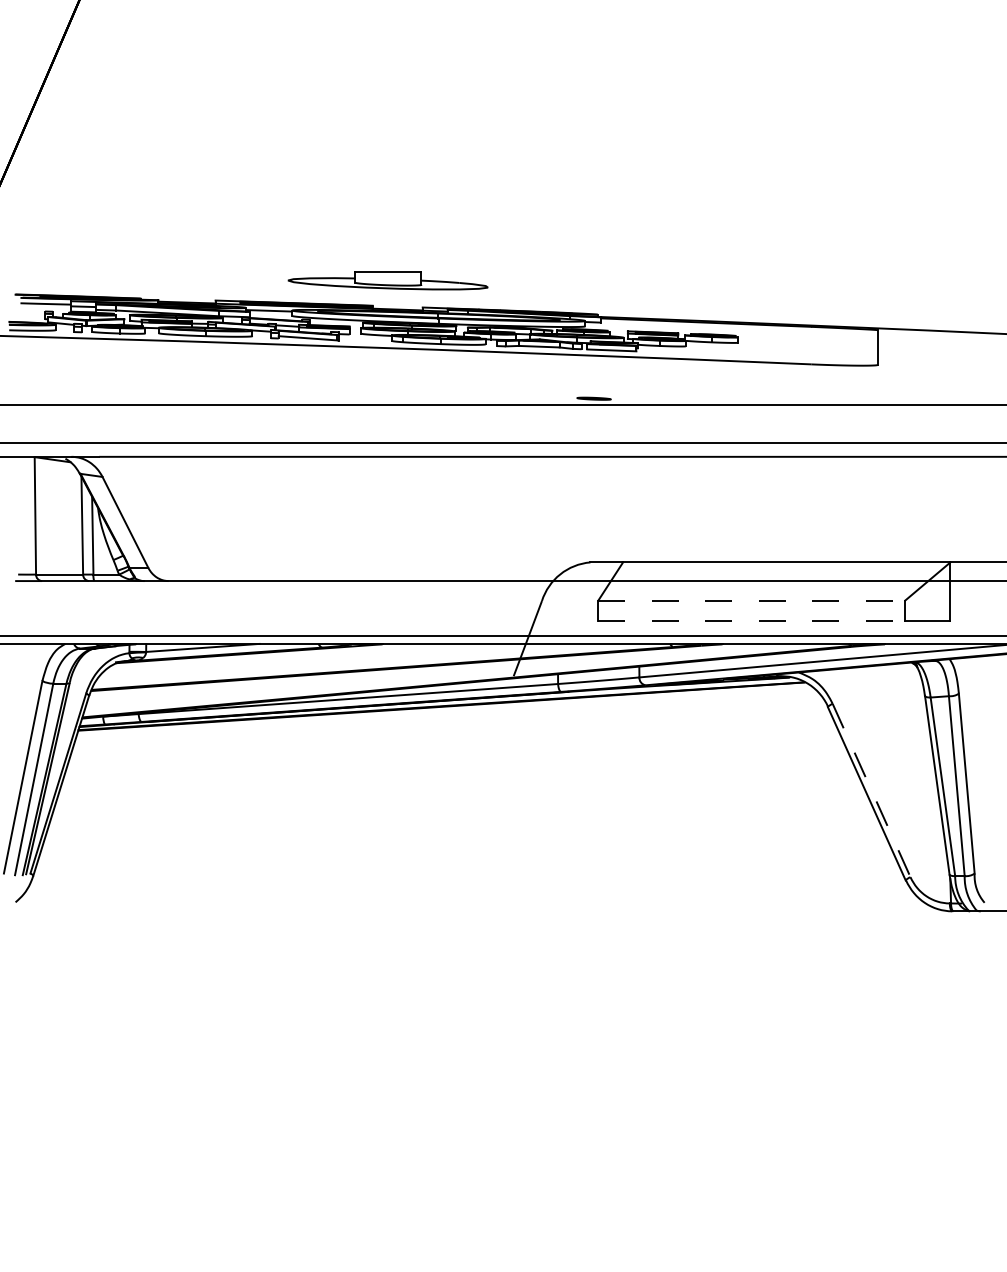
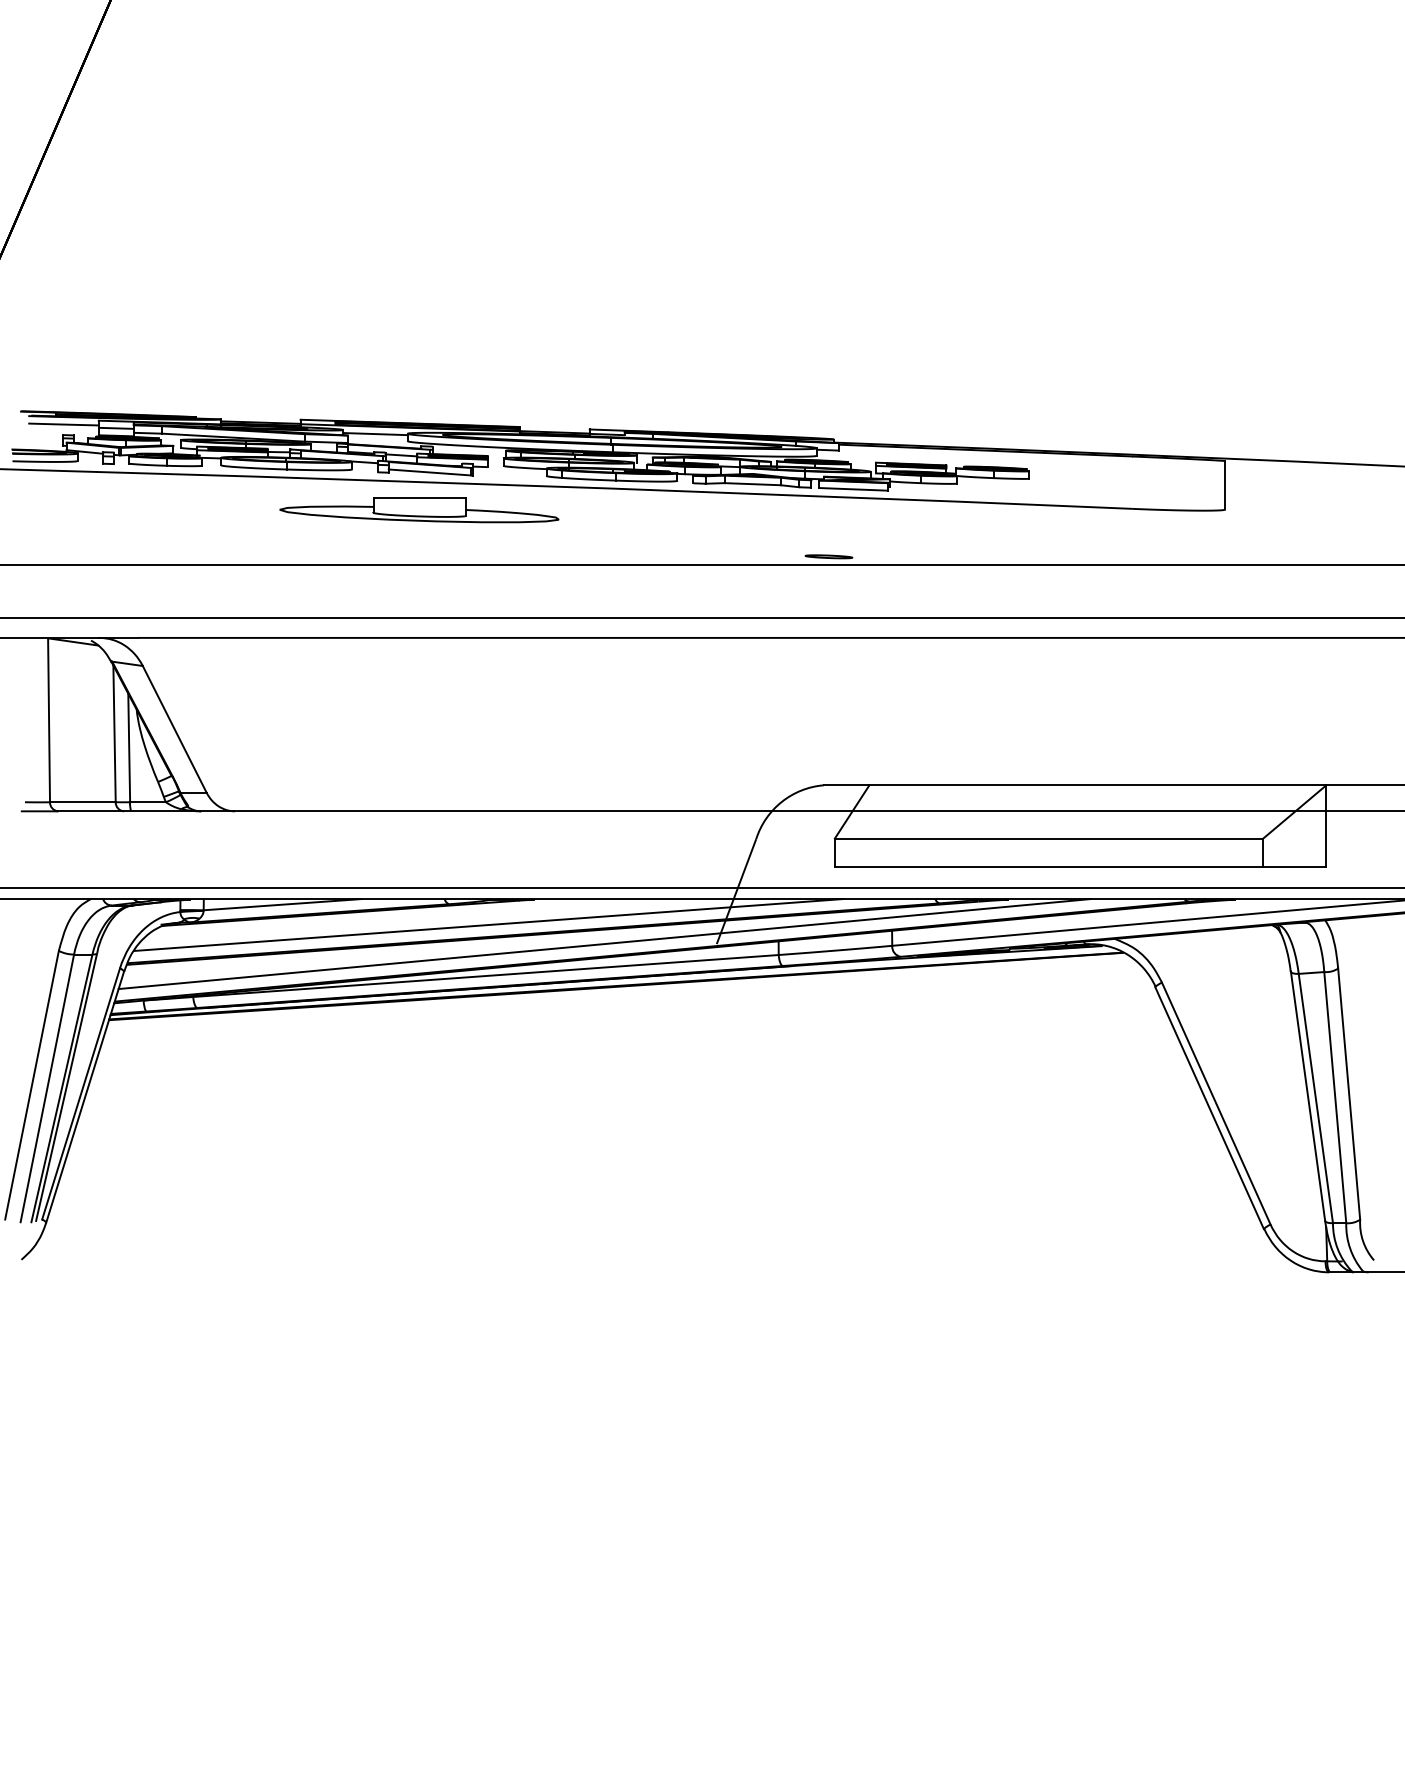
part: (388, 281) -> (419, 510), moved
line: (752, 600) -> (1049, 838), dashed -> solid
line: (752, 620) -> (1049, 866), dashed -> solid
line: (350, 662) -> (488, 924), added
line: (433, 676) -> (604, 944), added
line: (871, 790) -> (1216, 1103), dashed -> solid

